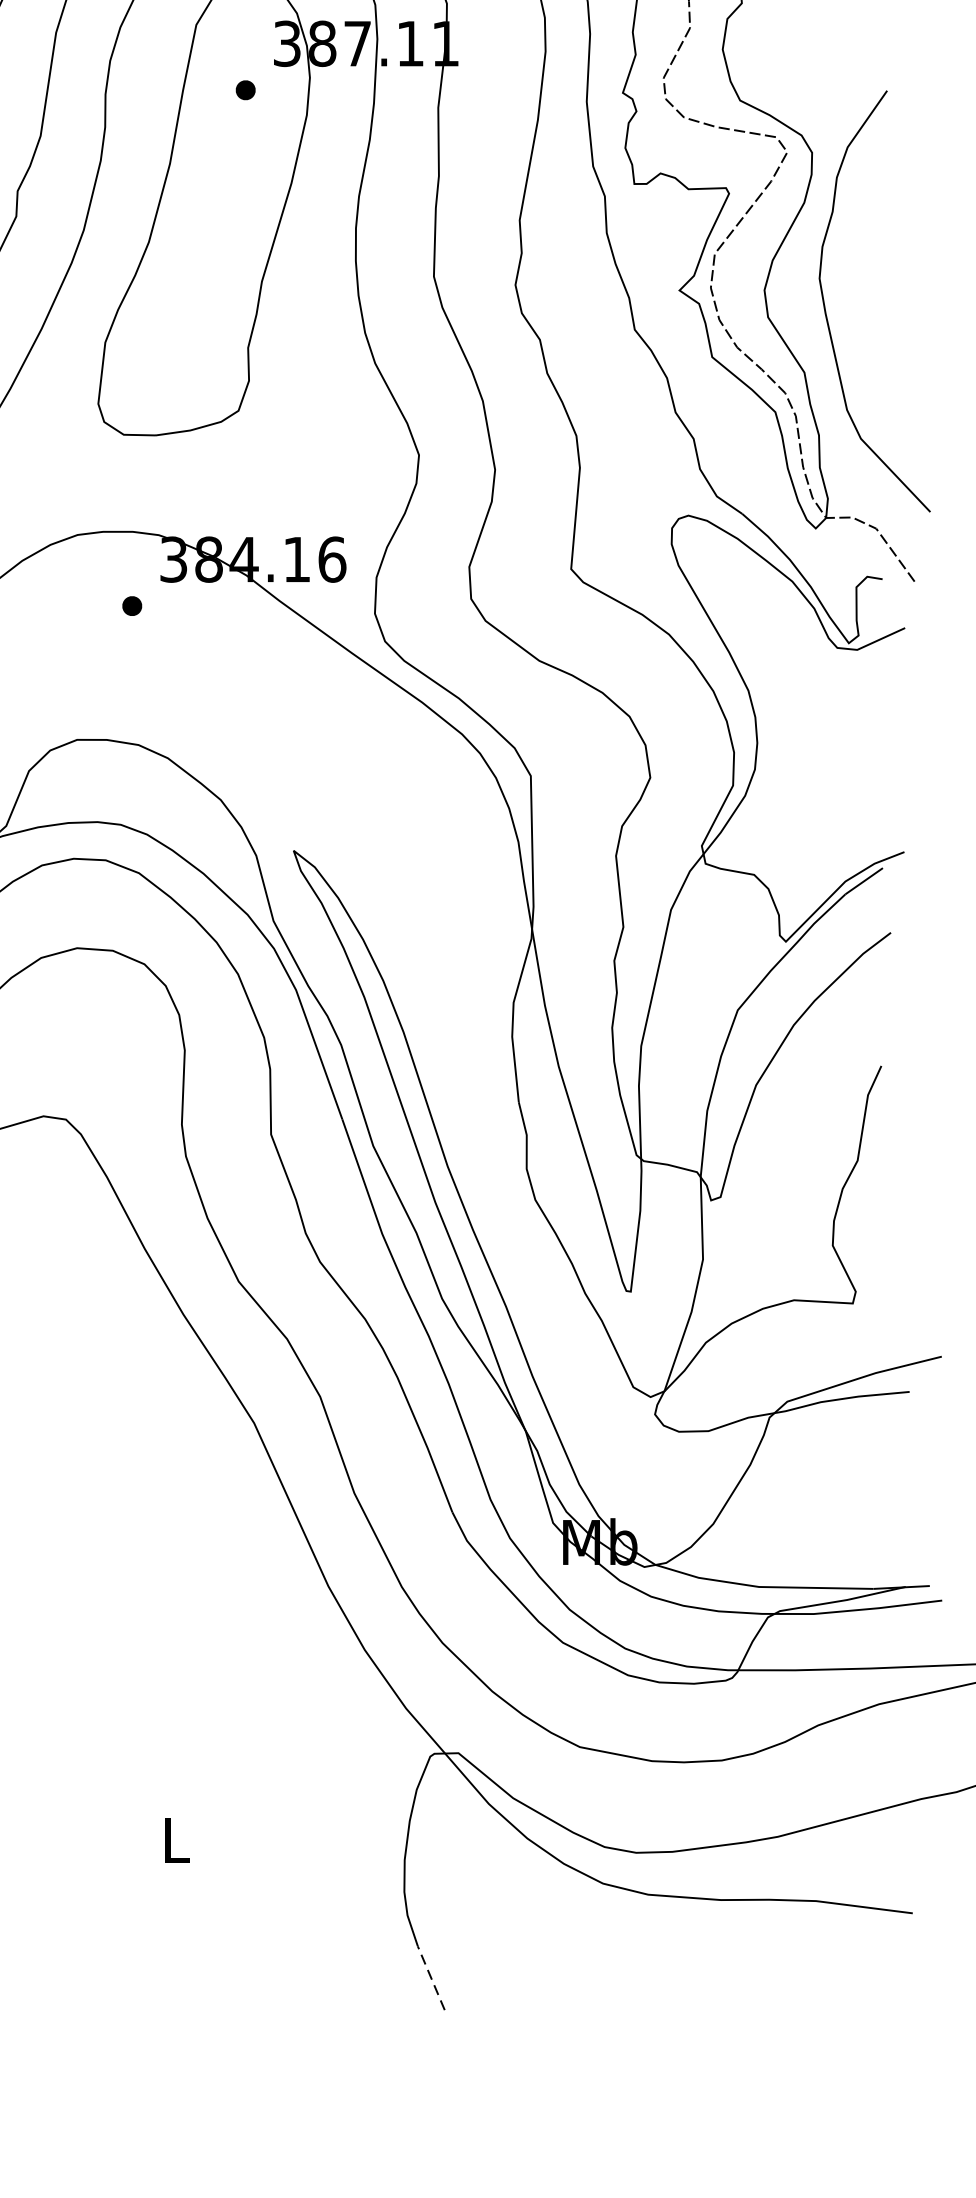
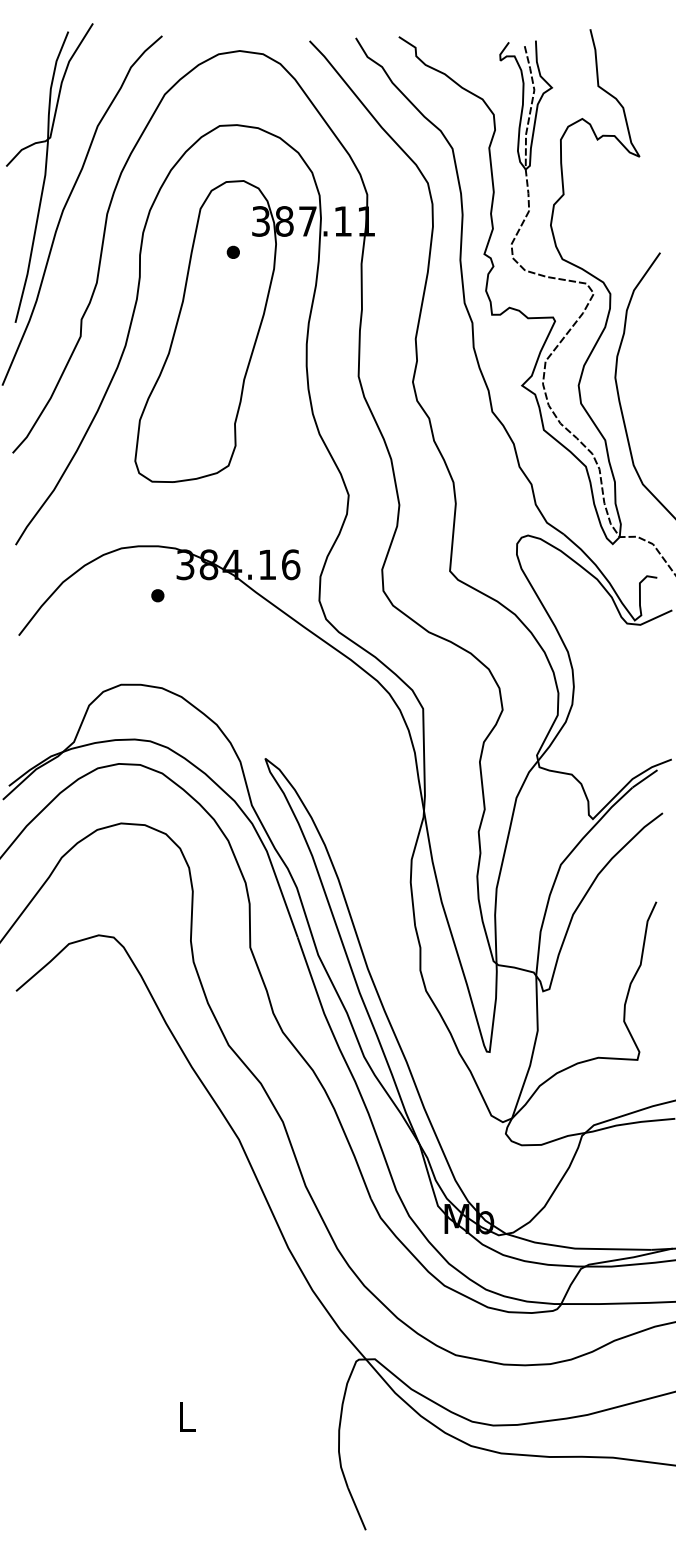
line: (430, 1978) -> (356, 1509), dashed -> solid

